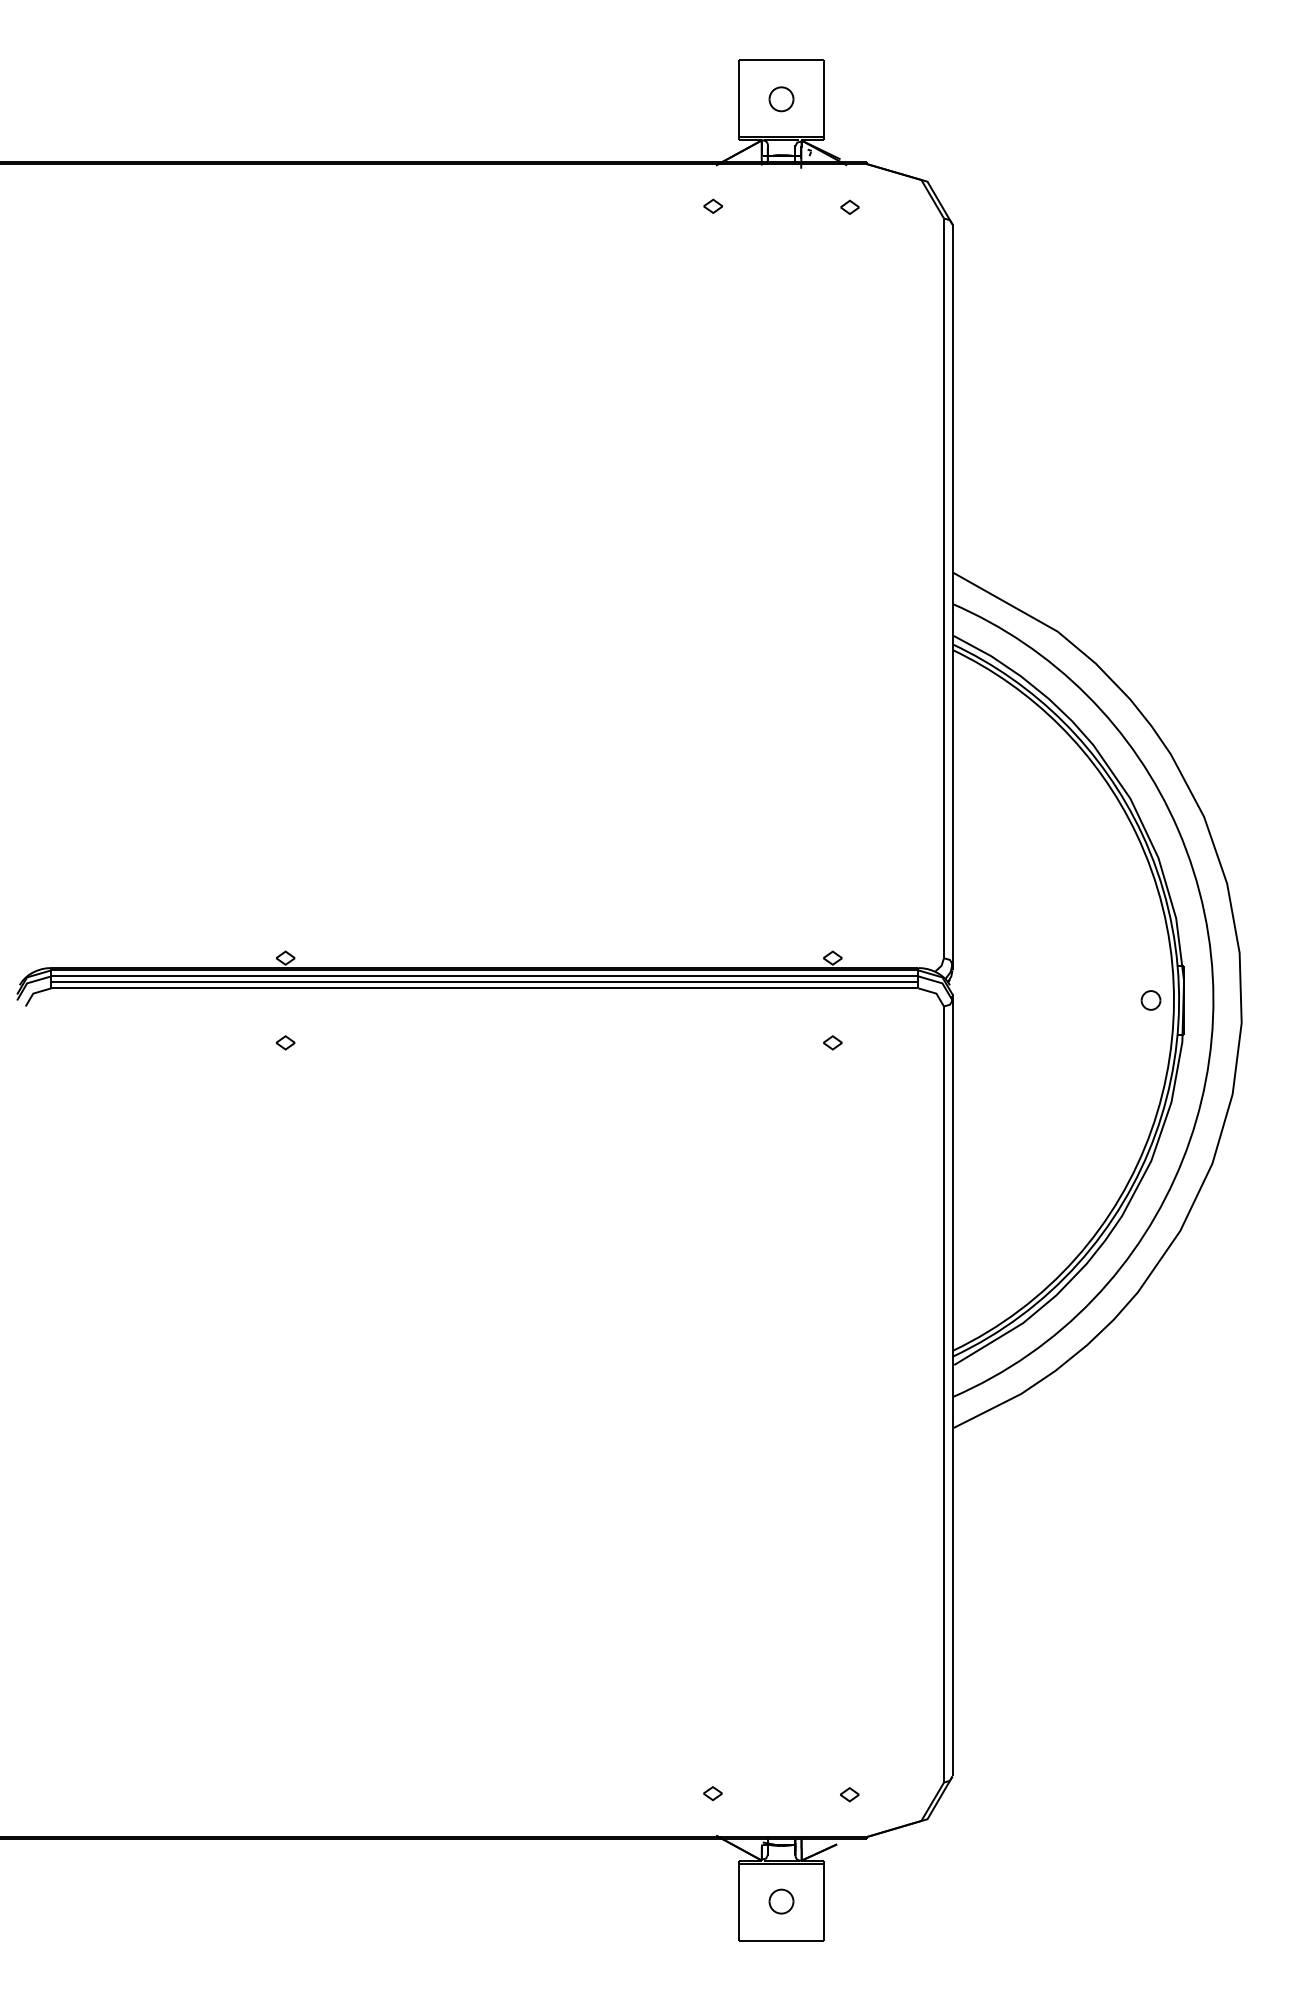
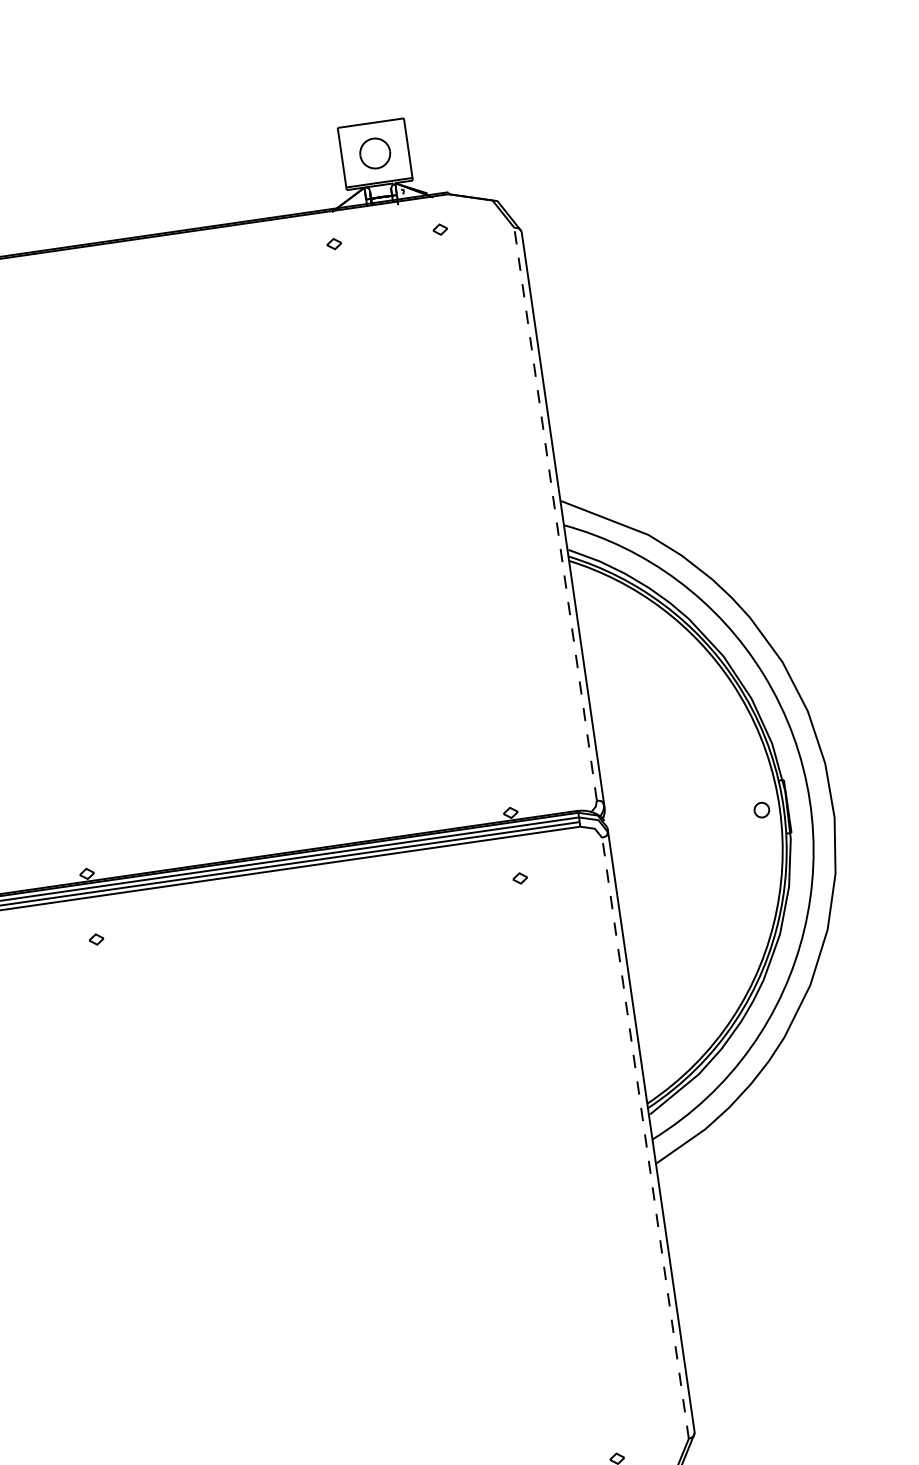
part: (781, 99) -> (375, 153), size x1.6
line: (943, 588) -> (555, 514), solid -> dashed
line: (943, 1394) -> (645, 1138), solid -> dashed

